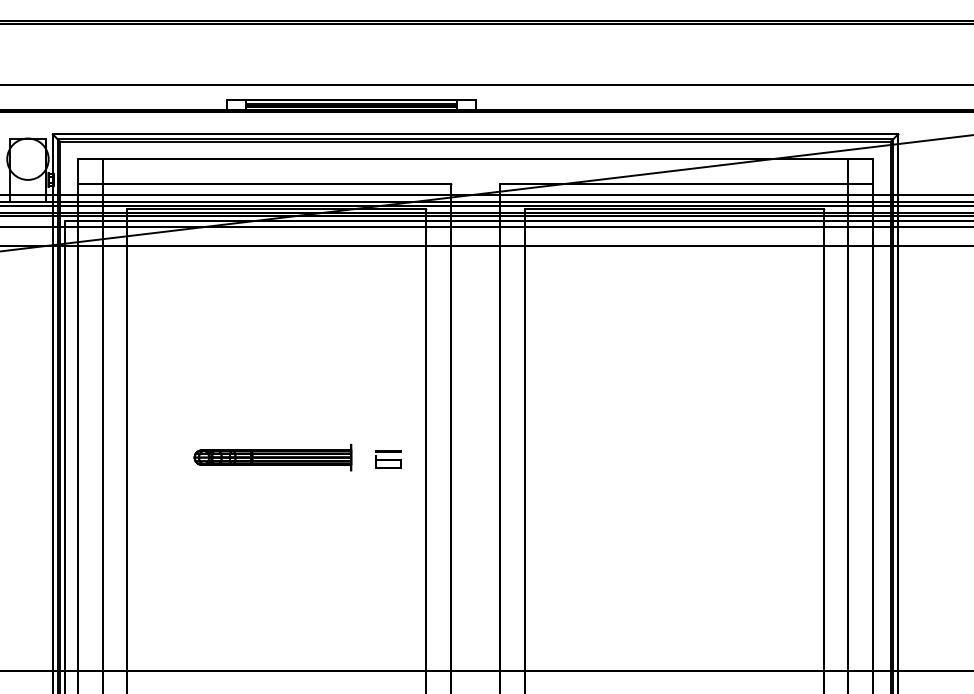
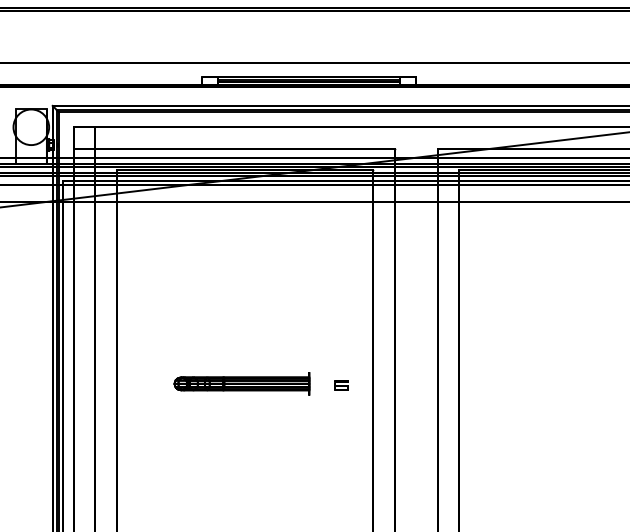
part: (388, 459) -> (341, 385), size x0.6

